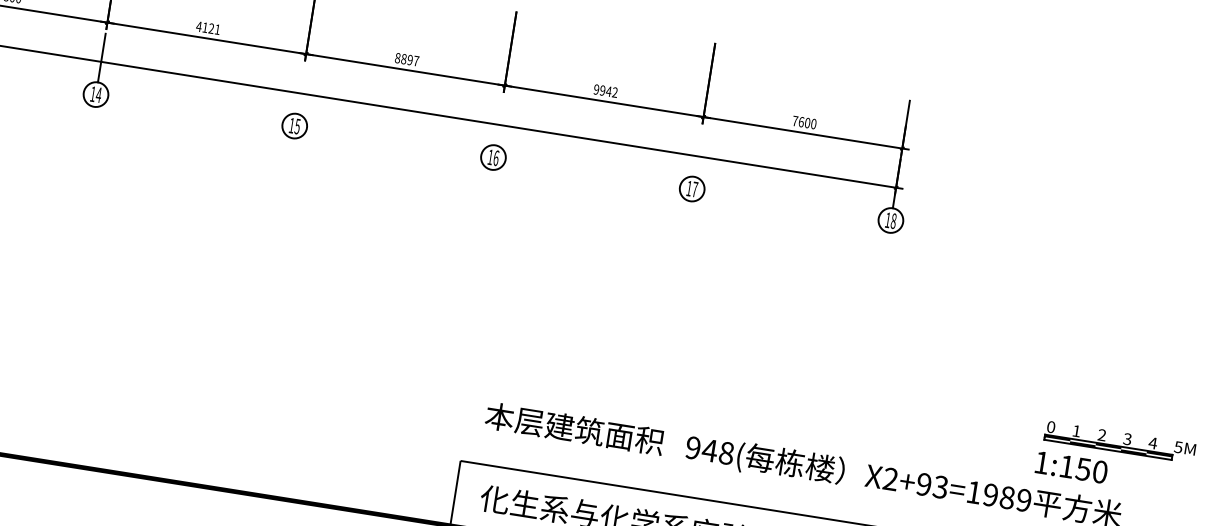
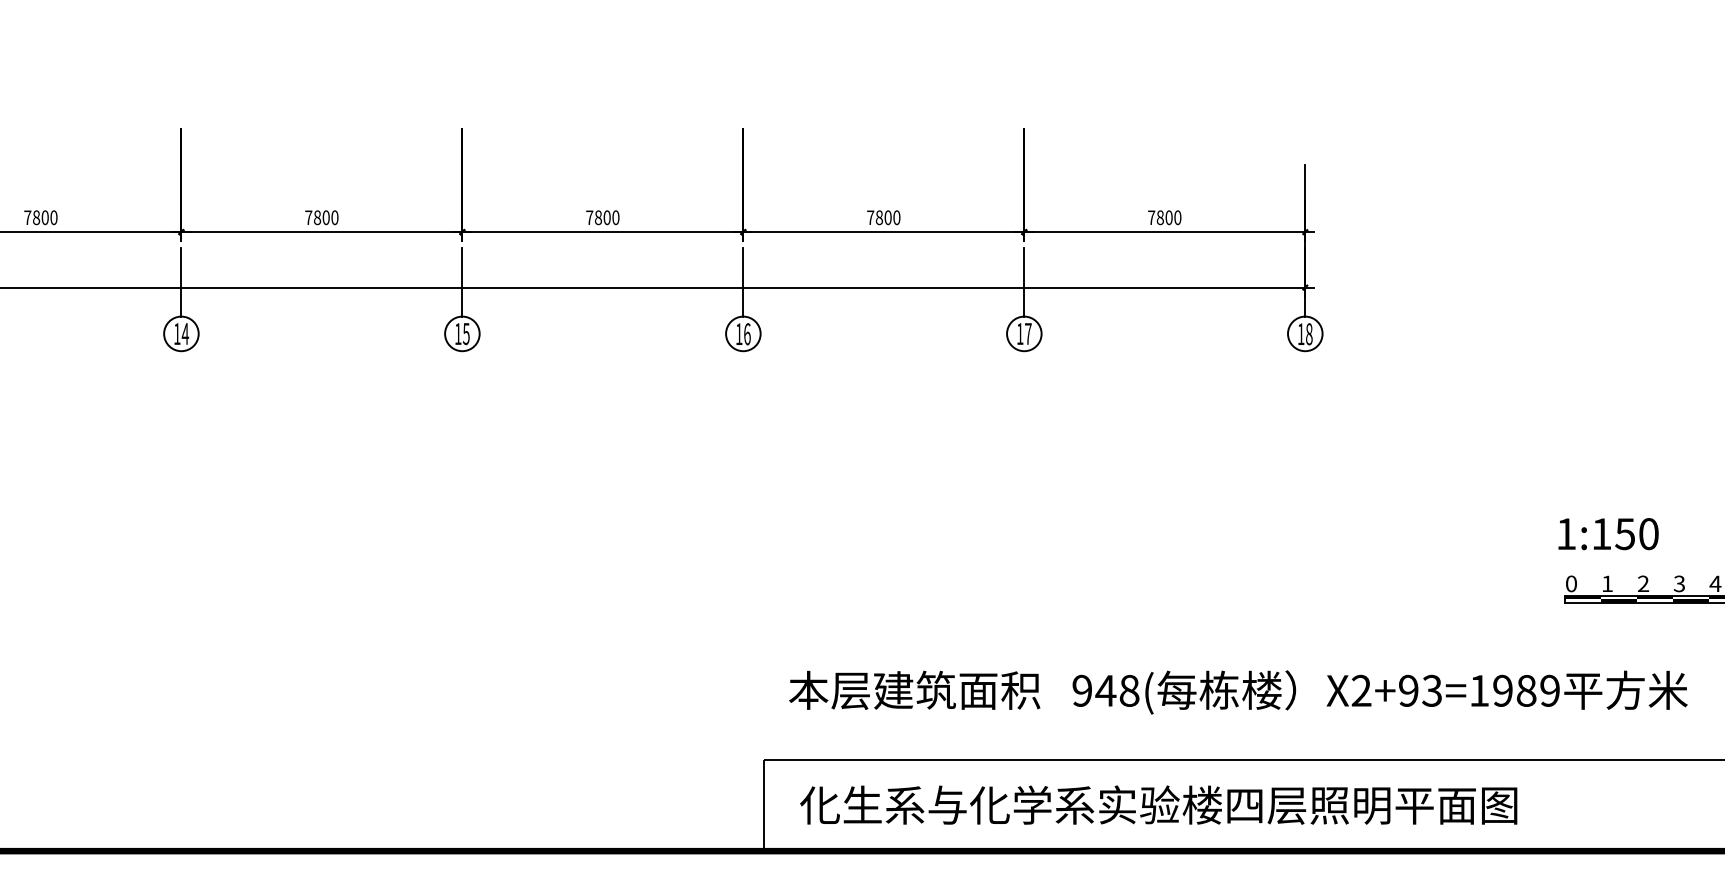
text: (208, 27) -> (321, 217), 4121 -> 7800
text: (406, 59) -> (602, 217), 8897 -> 7800
line: (300, 89) -> (462, 281), added
text: (605, 90) -> (883, 217), 9942 -> 7800
line: (499, 120) -> (743, 281), added
text: (801, 121) -> (1160, 217), 7600 -> 7800
line: (698, 151) -> (1024, 281), added
text: (1071, 467) -> (1608, 534), moved

